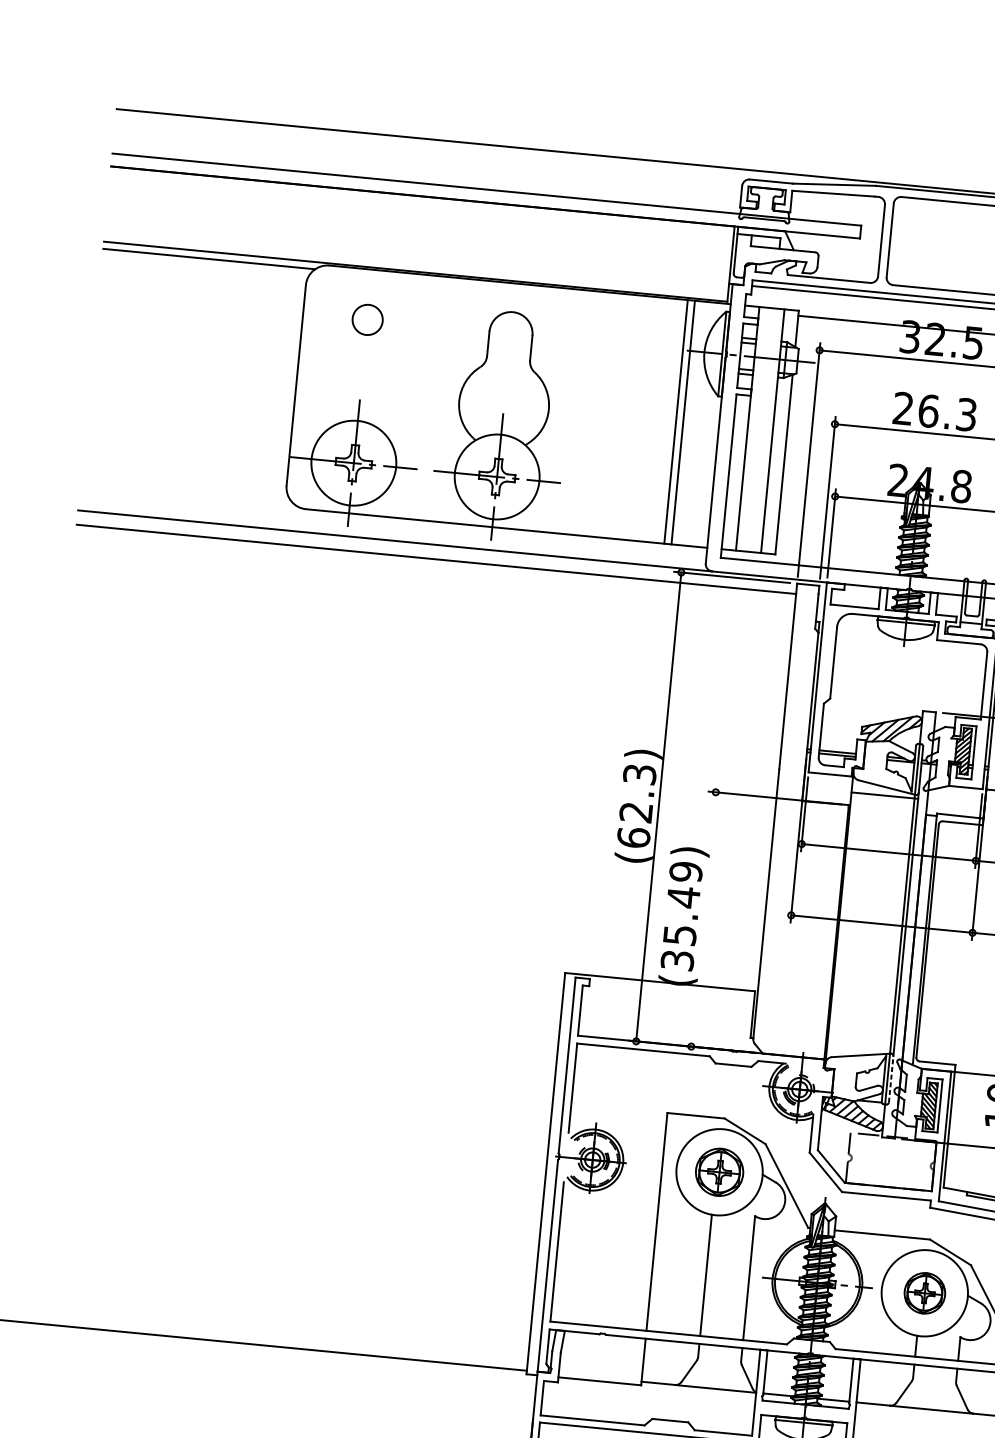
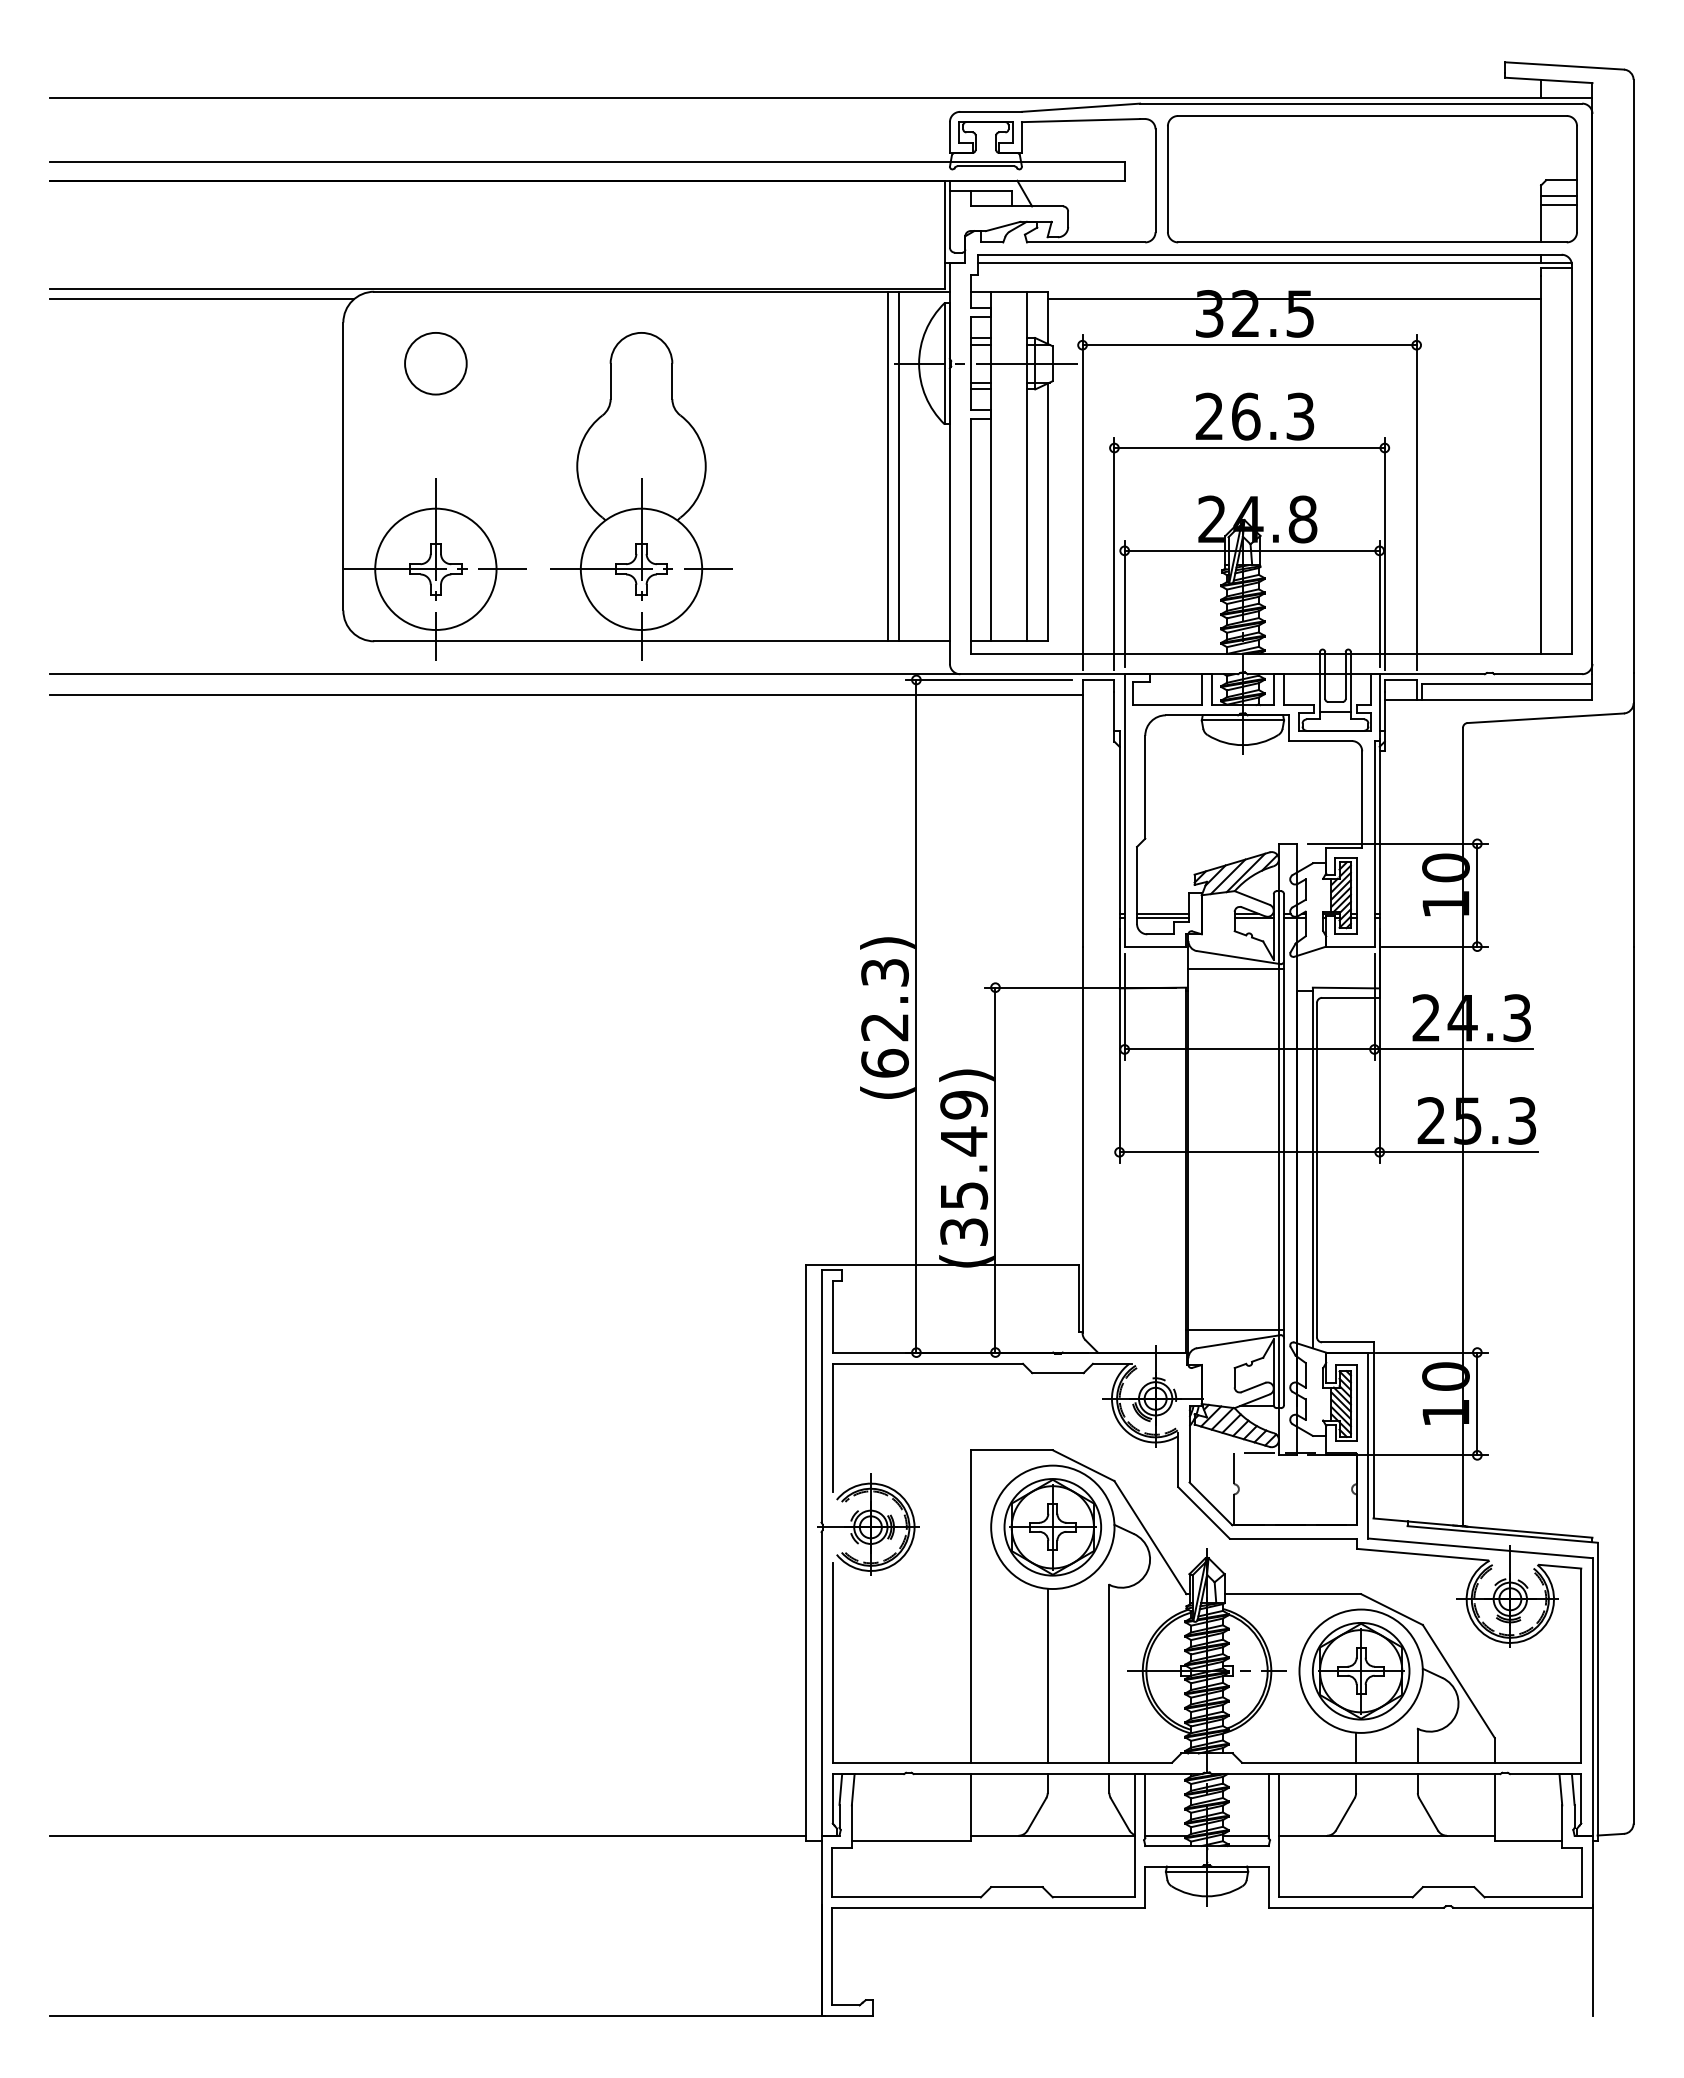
circle: (367, 319) -> (435, 363), size x1.43
line: (703, 919) -> (995, 1169), added
line: (860, 1047) -> (1235, 1330), added
line: (891, 1079) -> (1284, 1371), dashed -> solid
part: (719, 1172) -> (1052, 1527), size x1.43
part: (925, 1293) -> (1361, 1671), size x1.67

